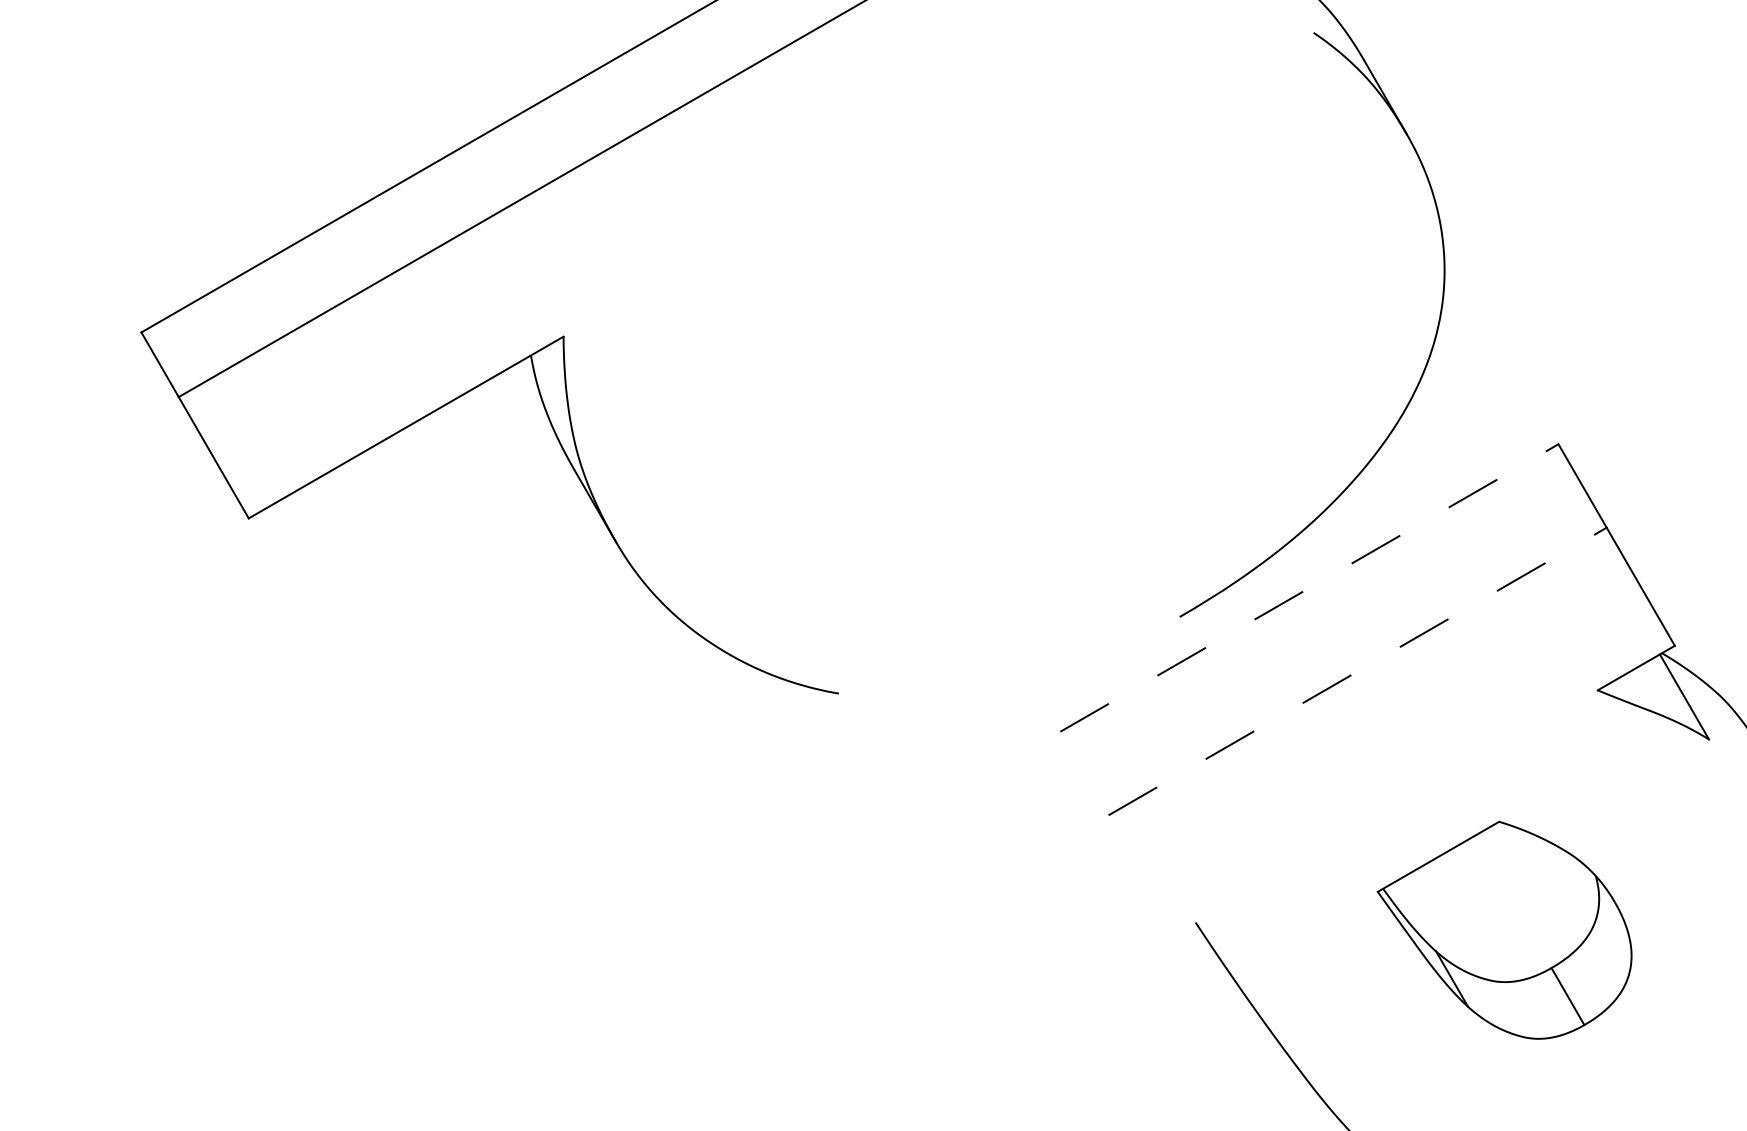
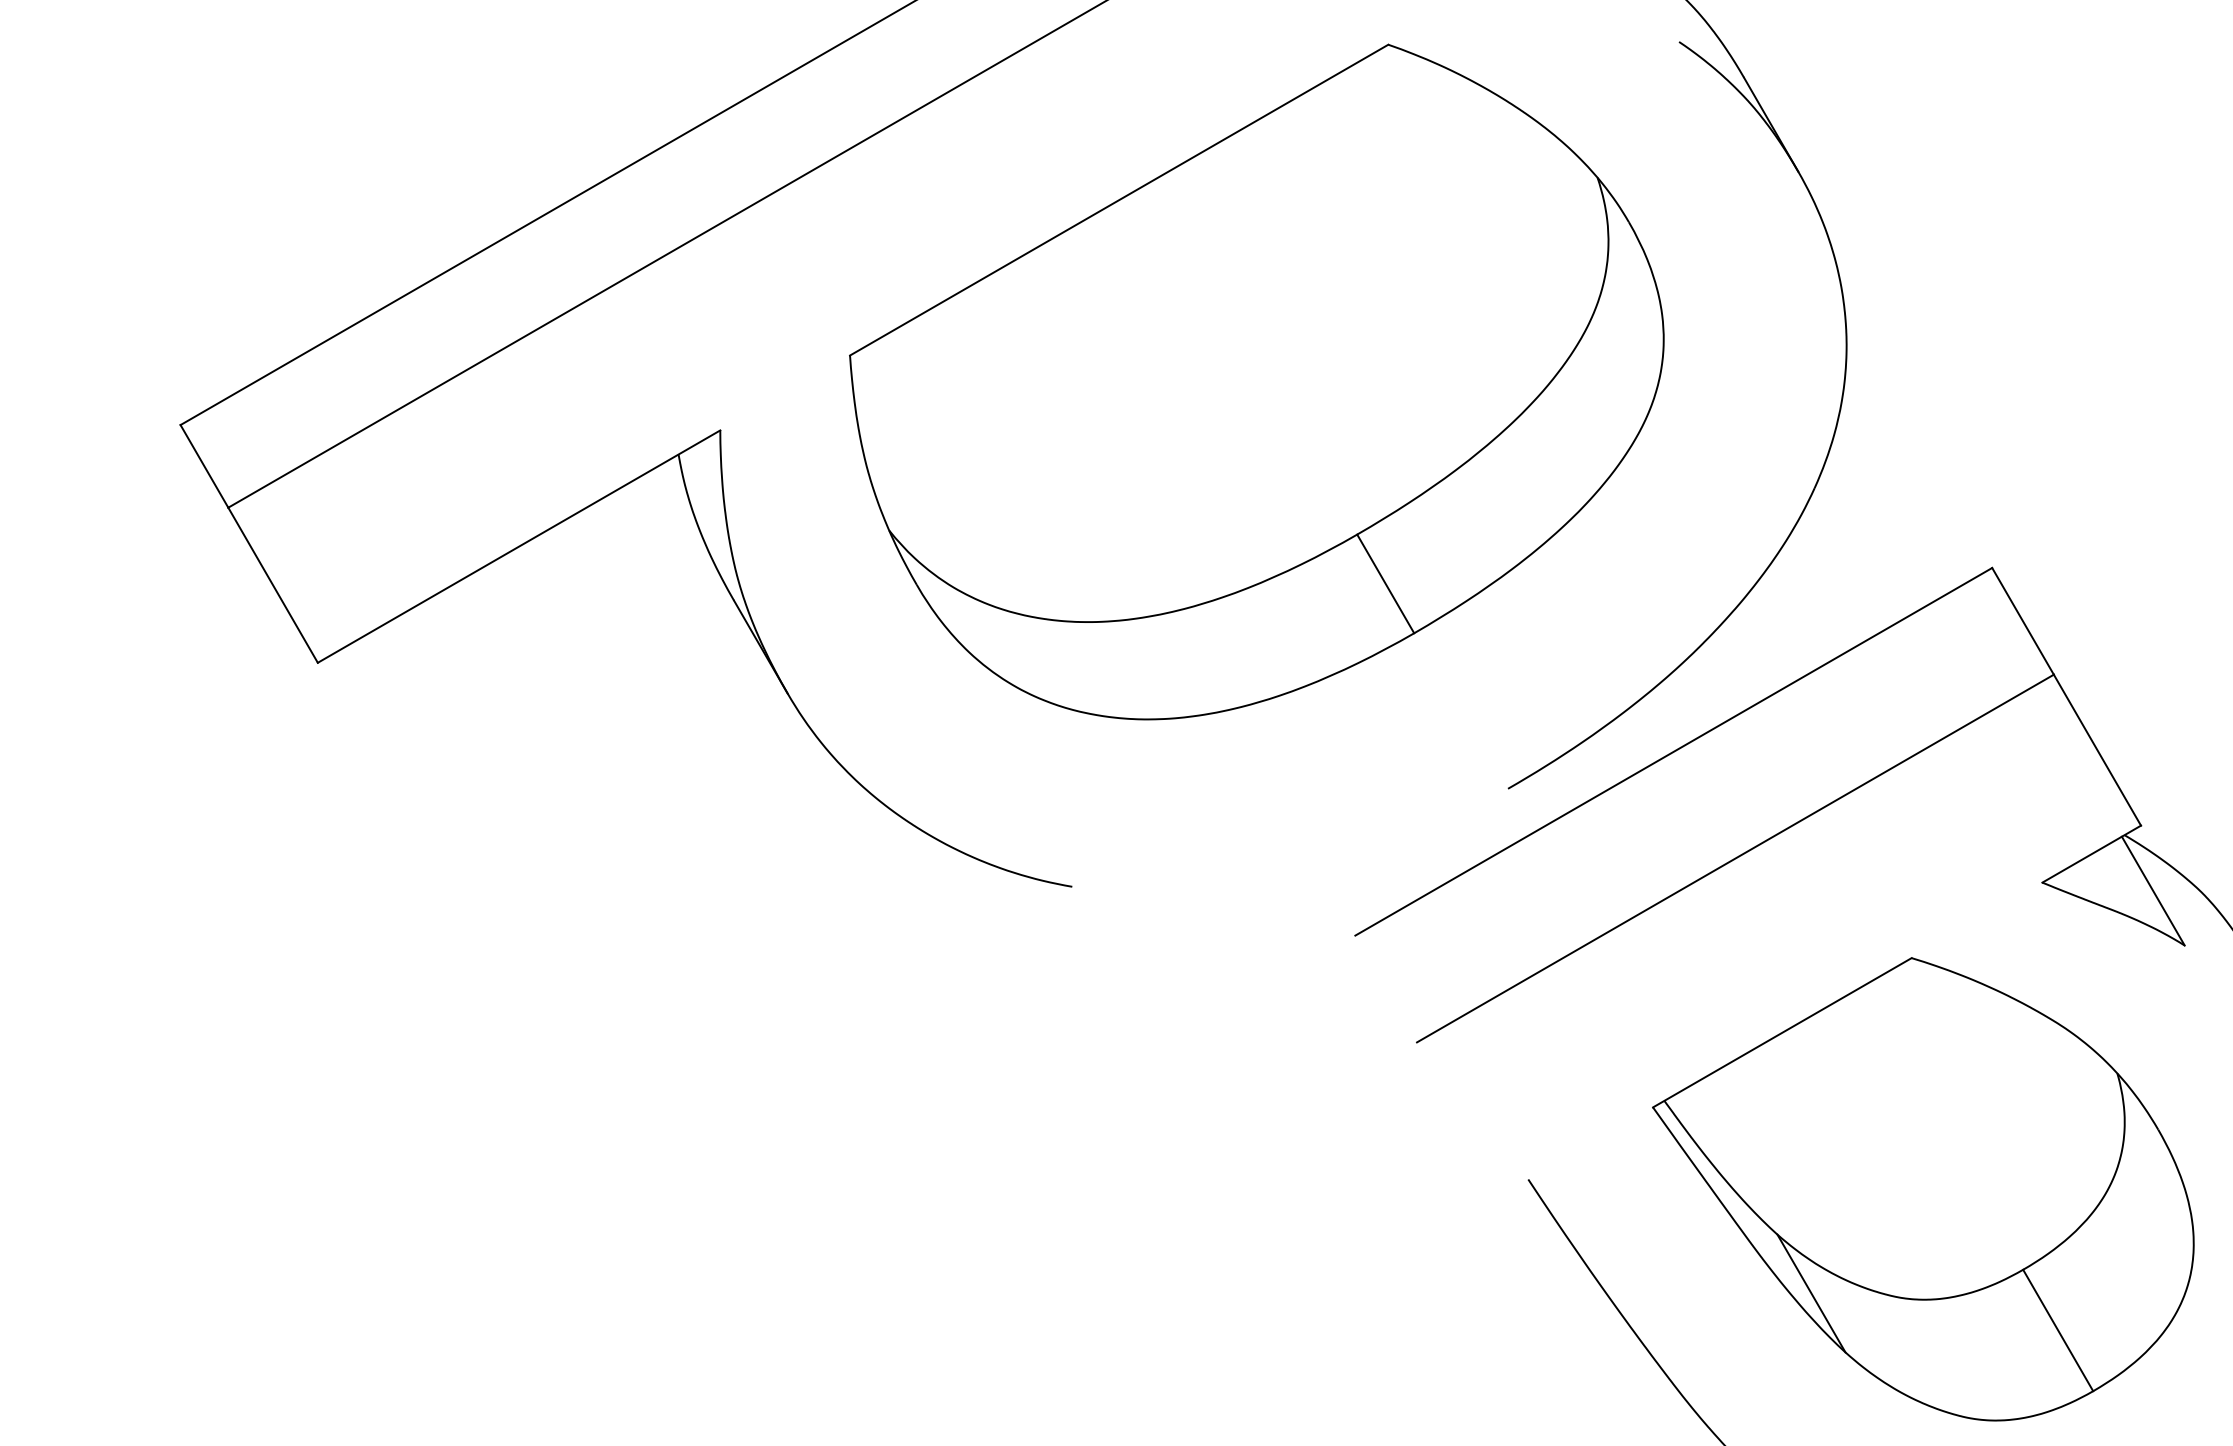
part: (983, 298) -> (1256, 381), added
line: (1309, 587) -> (1673, 751), dashed -> solid
line: (1357, 671) -> (1735, 858), dashed -> solid
part: (1504, 930) -> (1923, 1189), size x1.67

